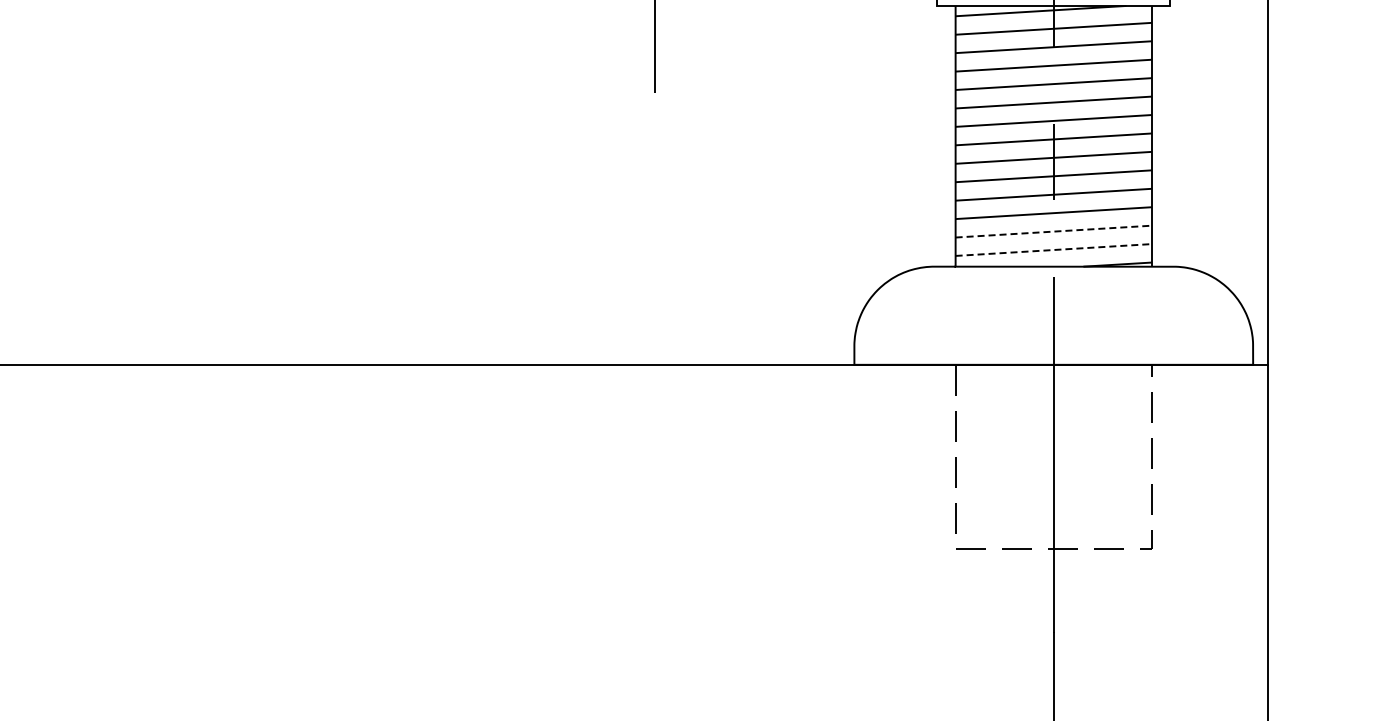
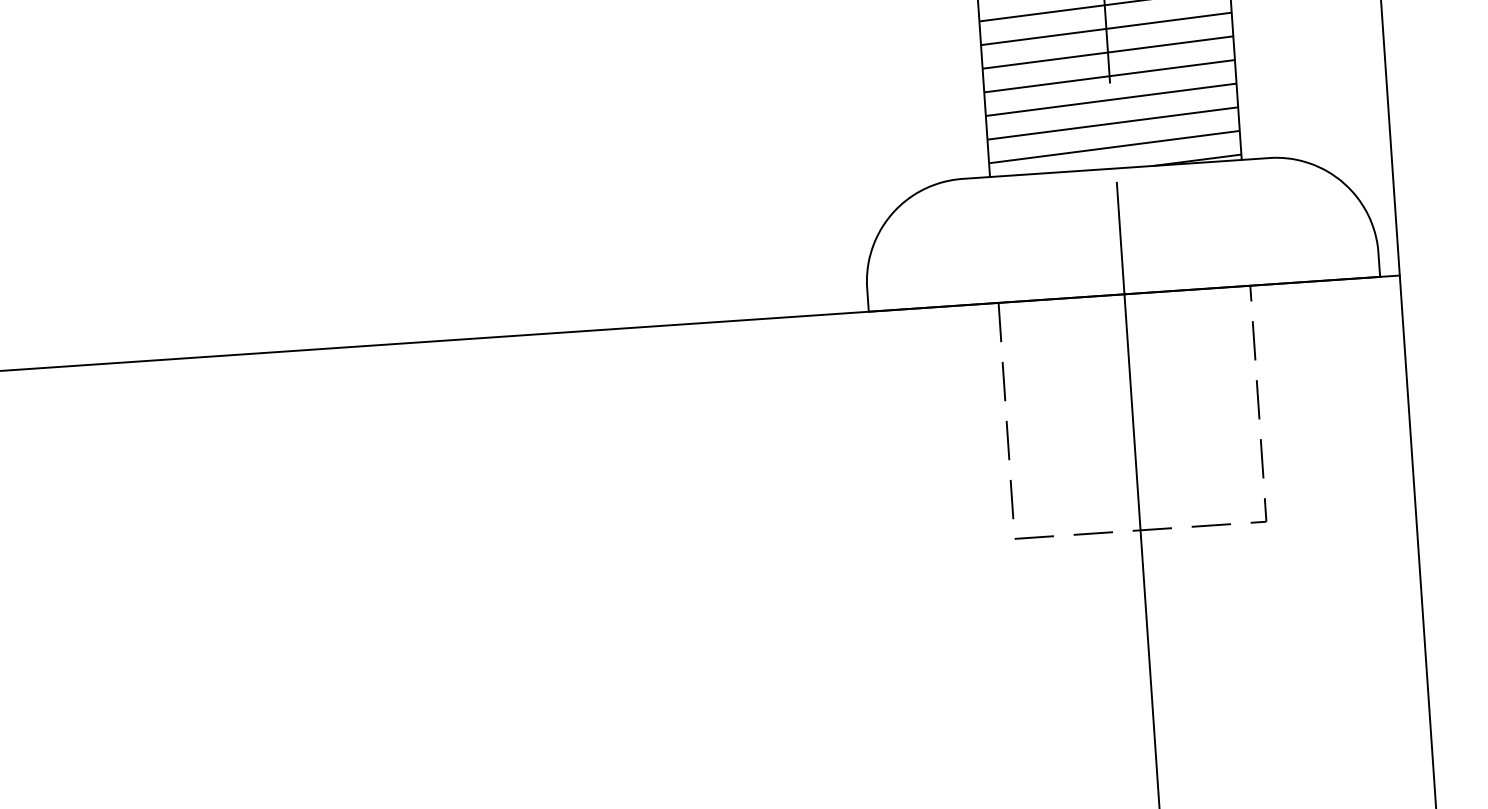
line: (1054, 231) -> (1113, 123), dashed -> solid
line: (1054, 249) -> (1115, 146), dashed -> solid

